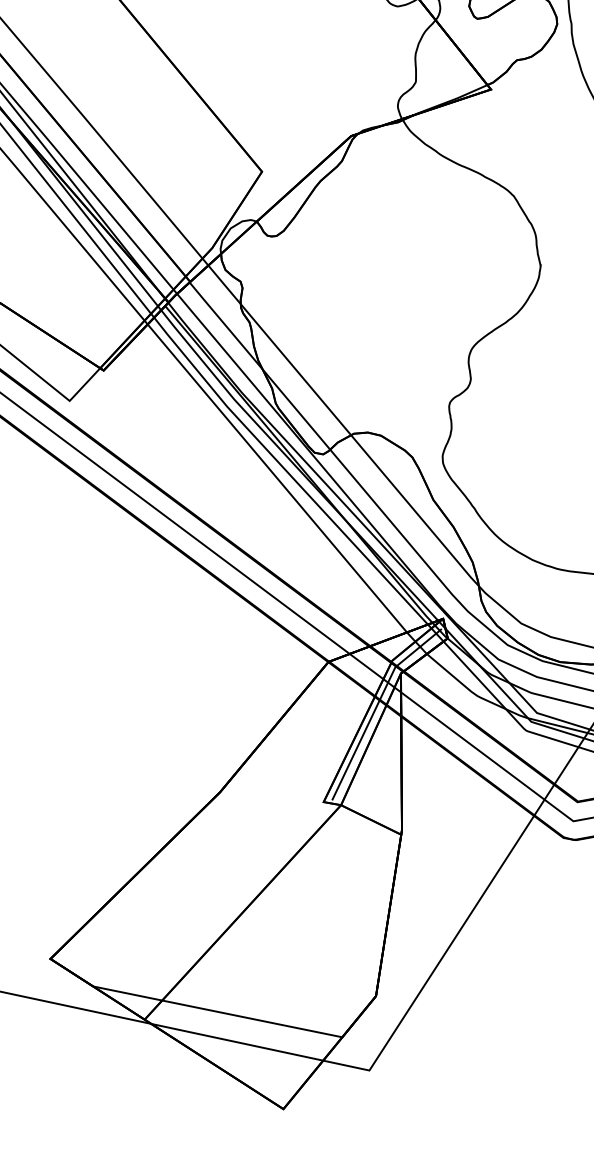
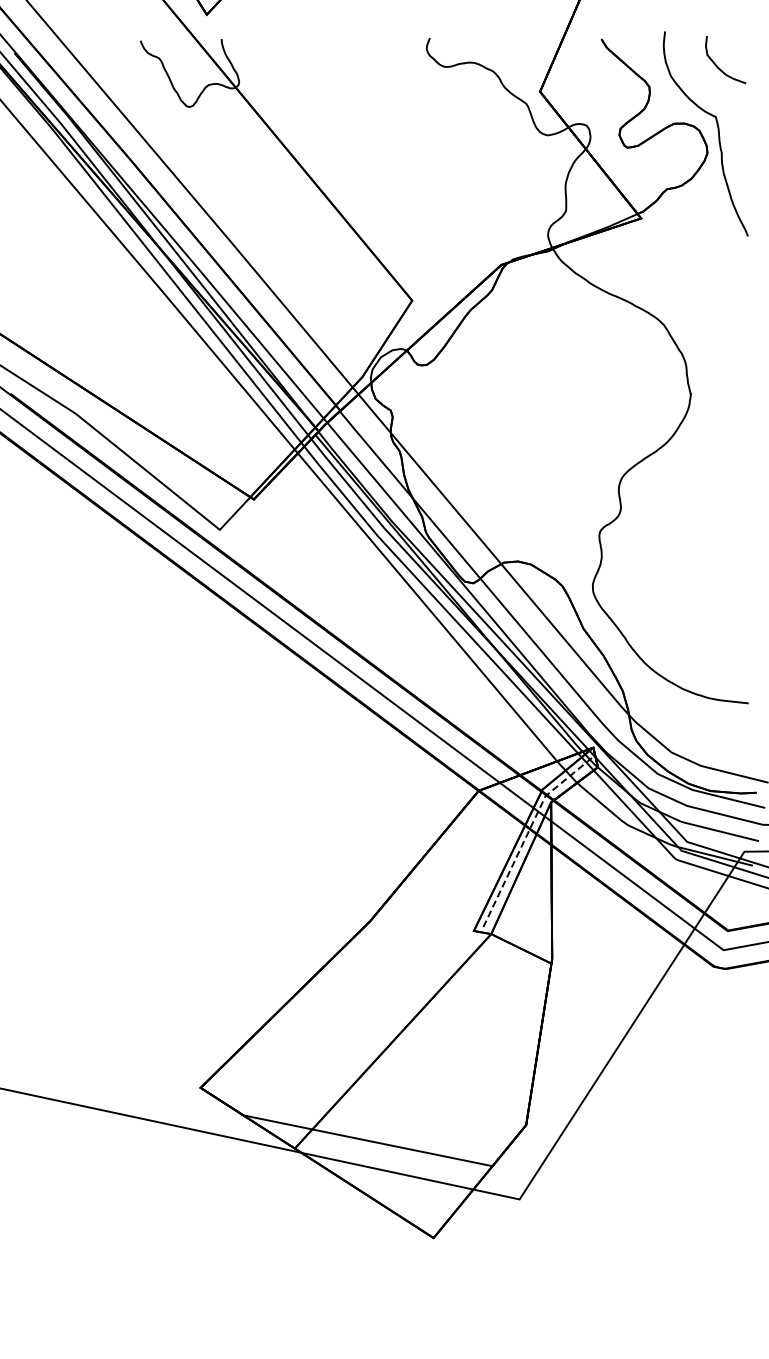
line: (377, 705) -> (527, 834), solid -> dashed

